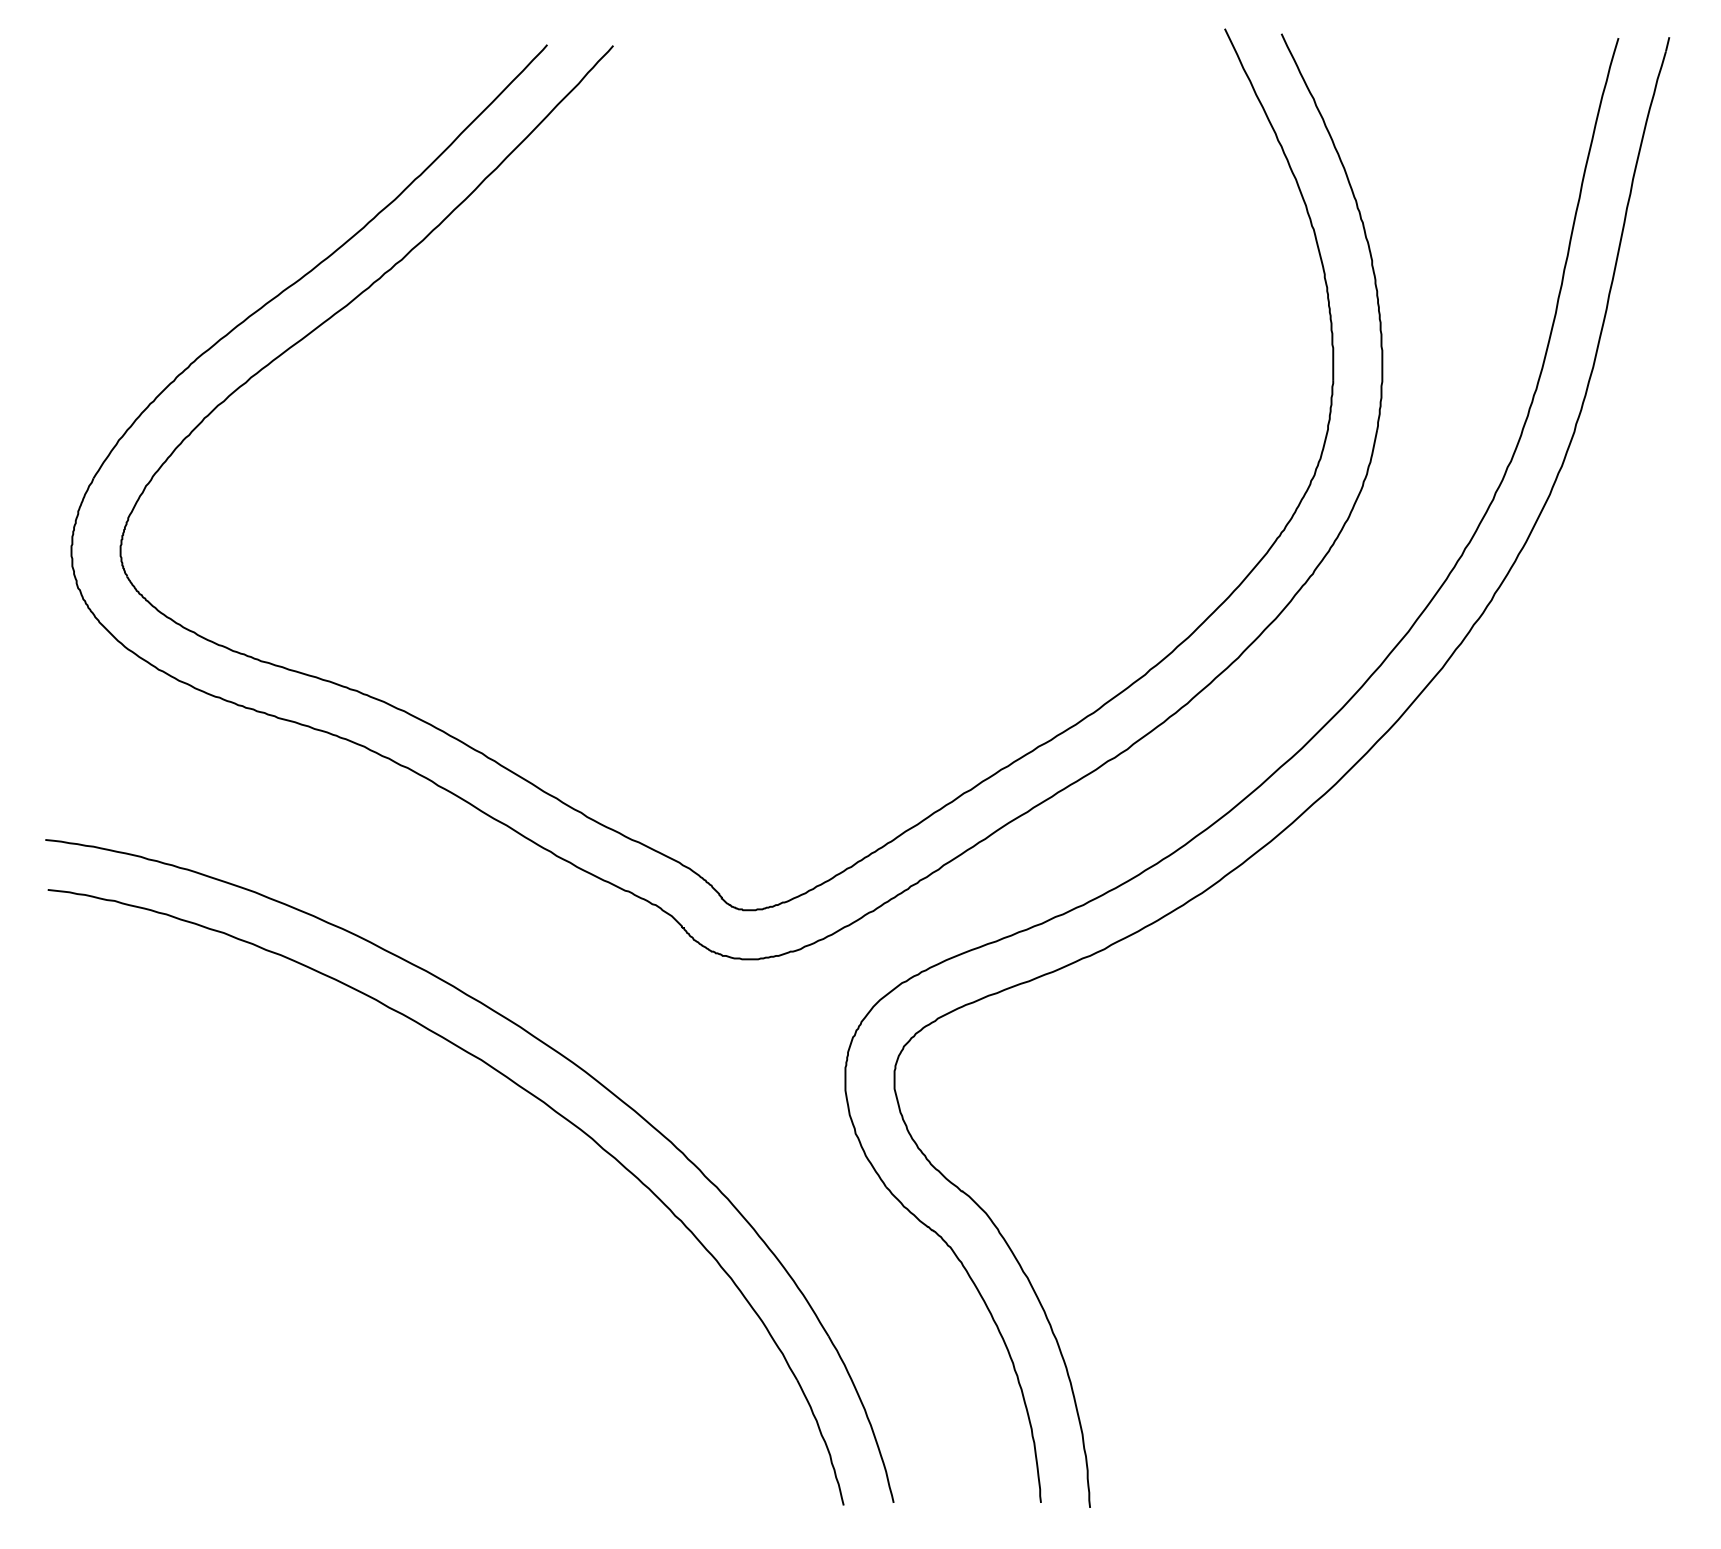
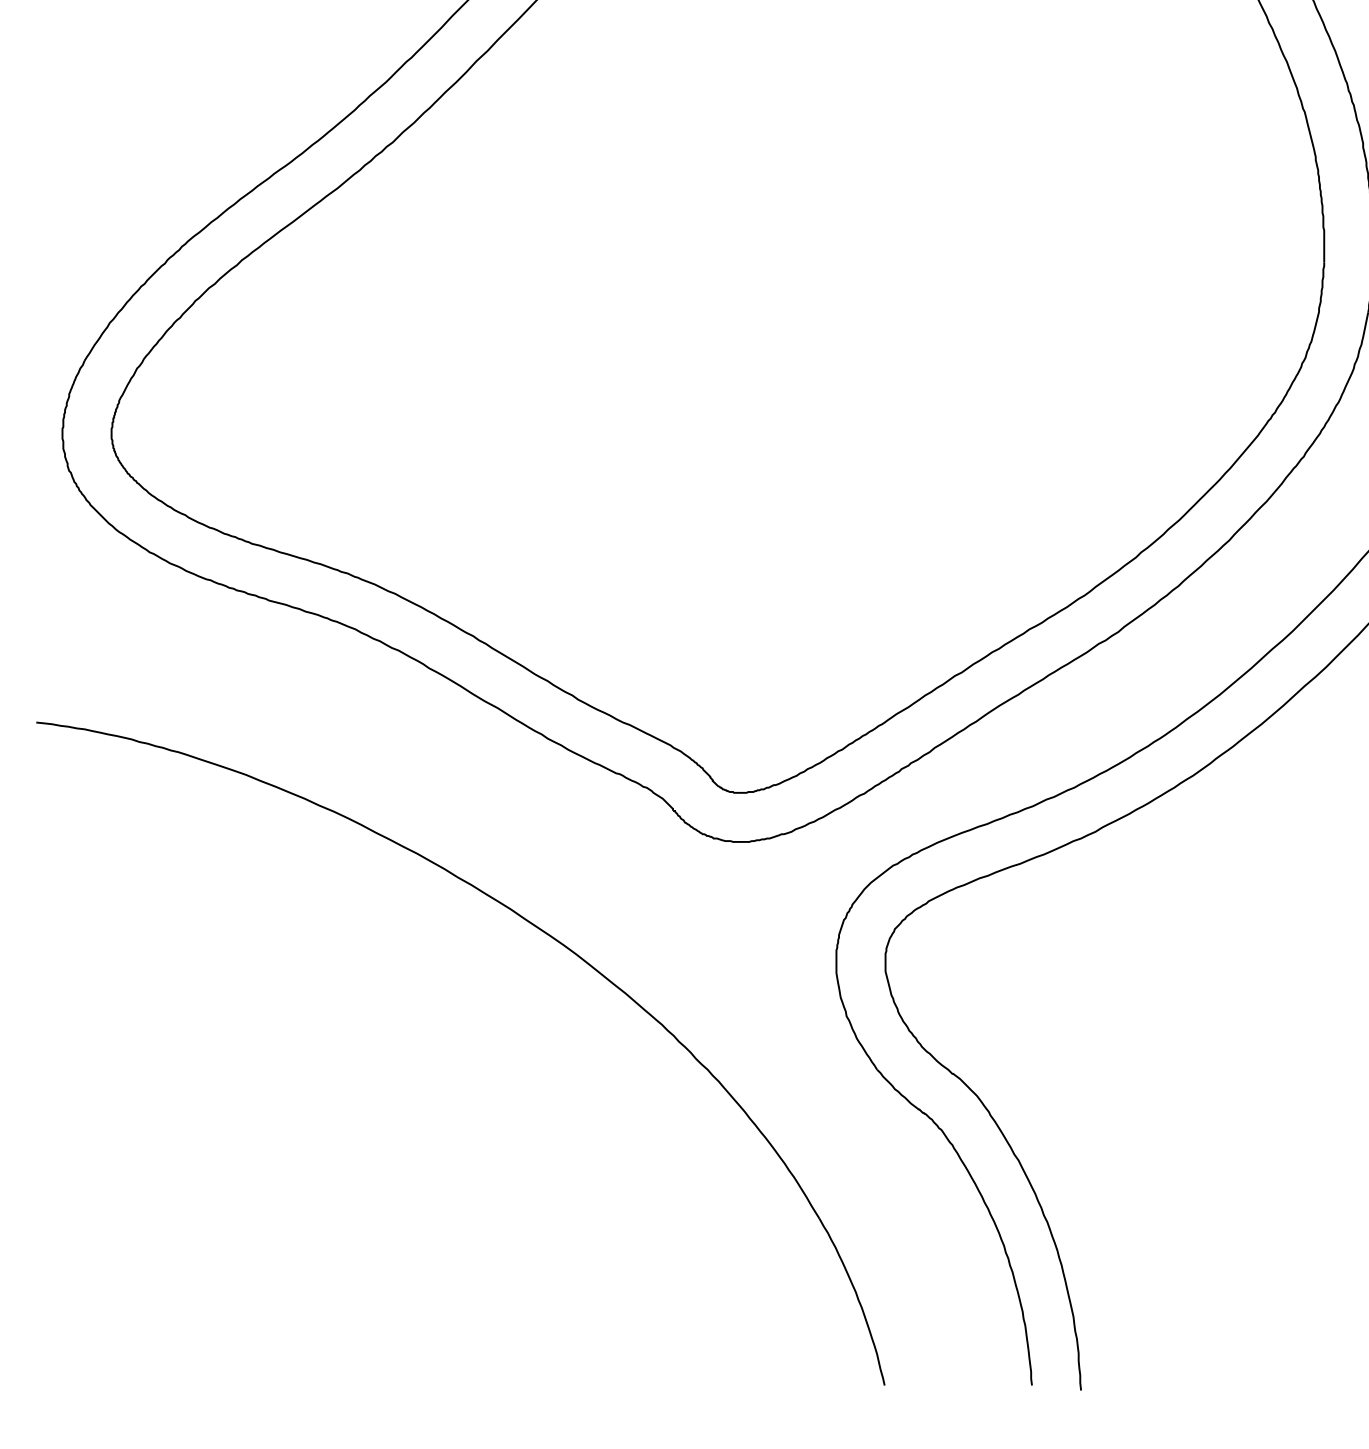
part: (519, 1087) -> (510, 970), removed

